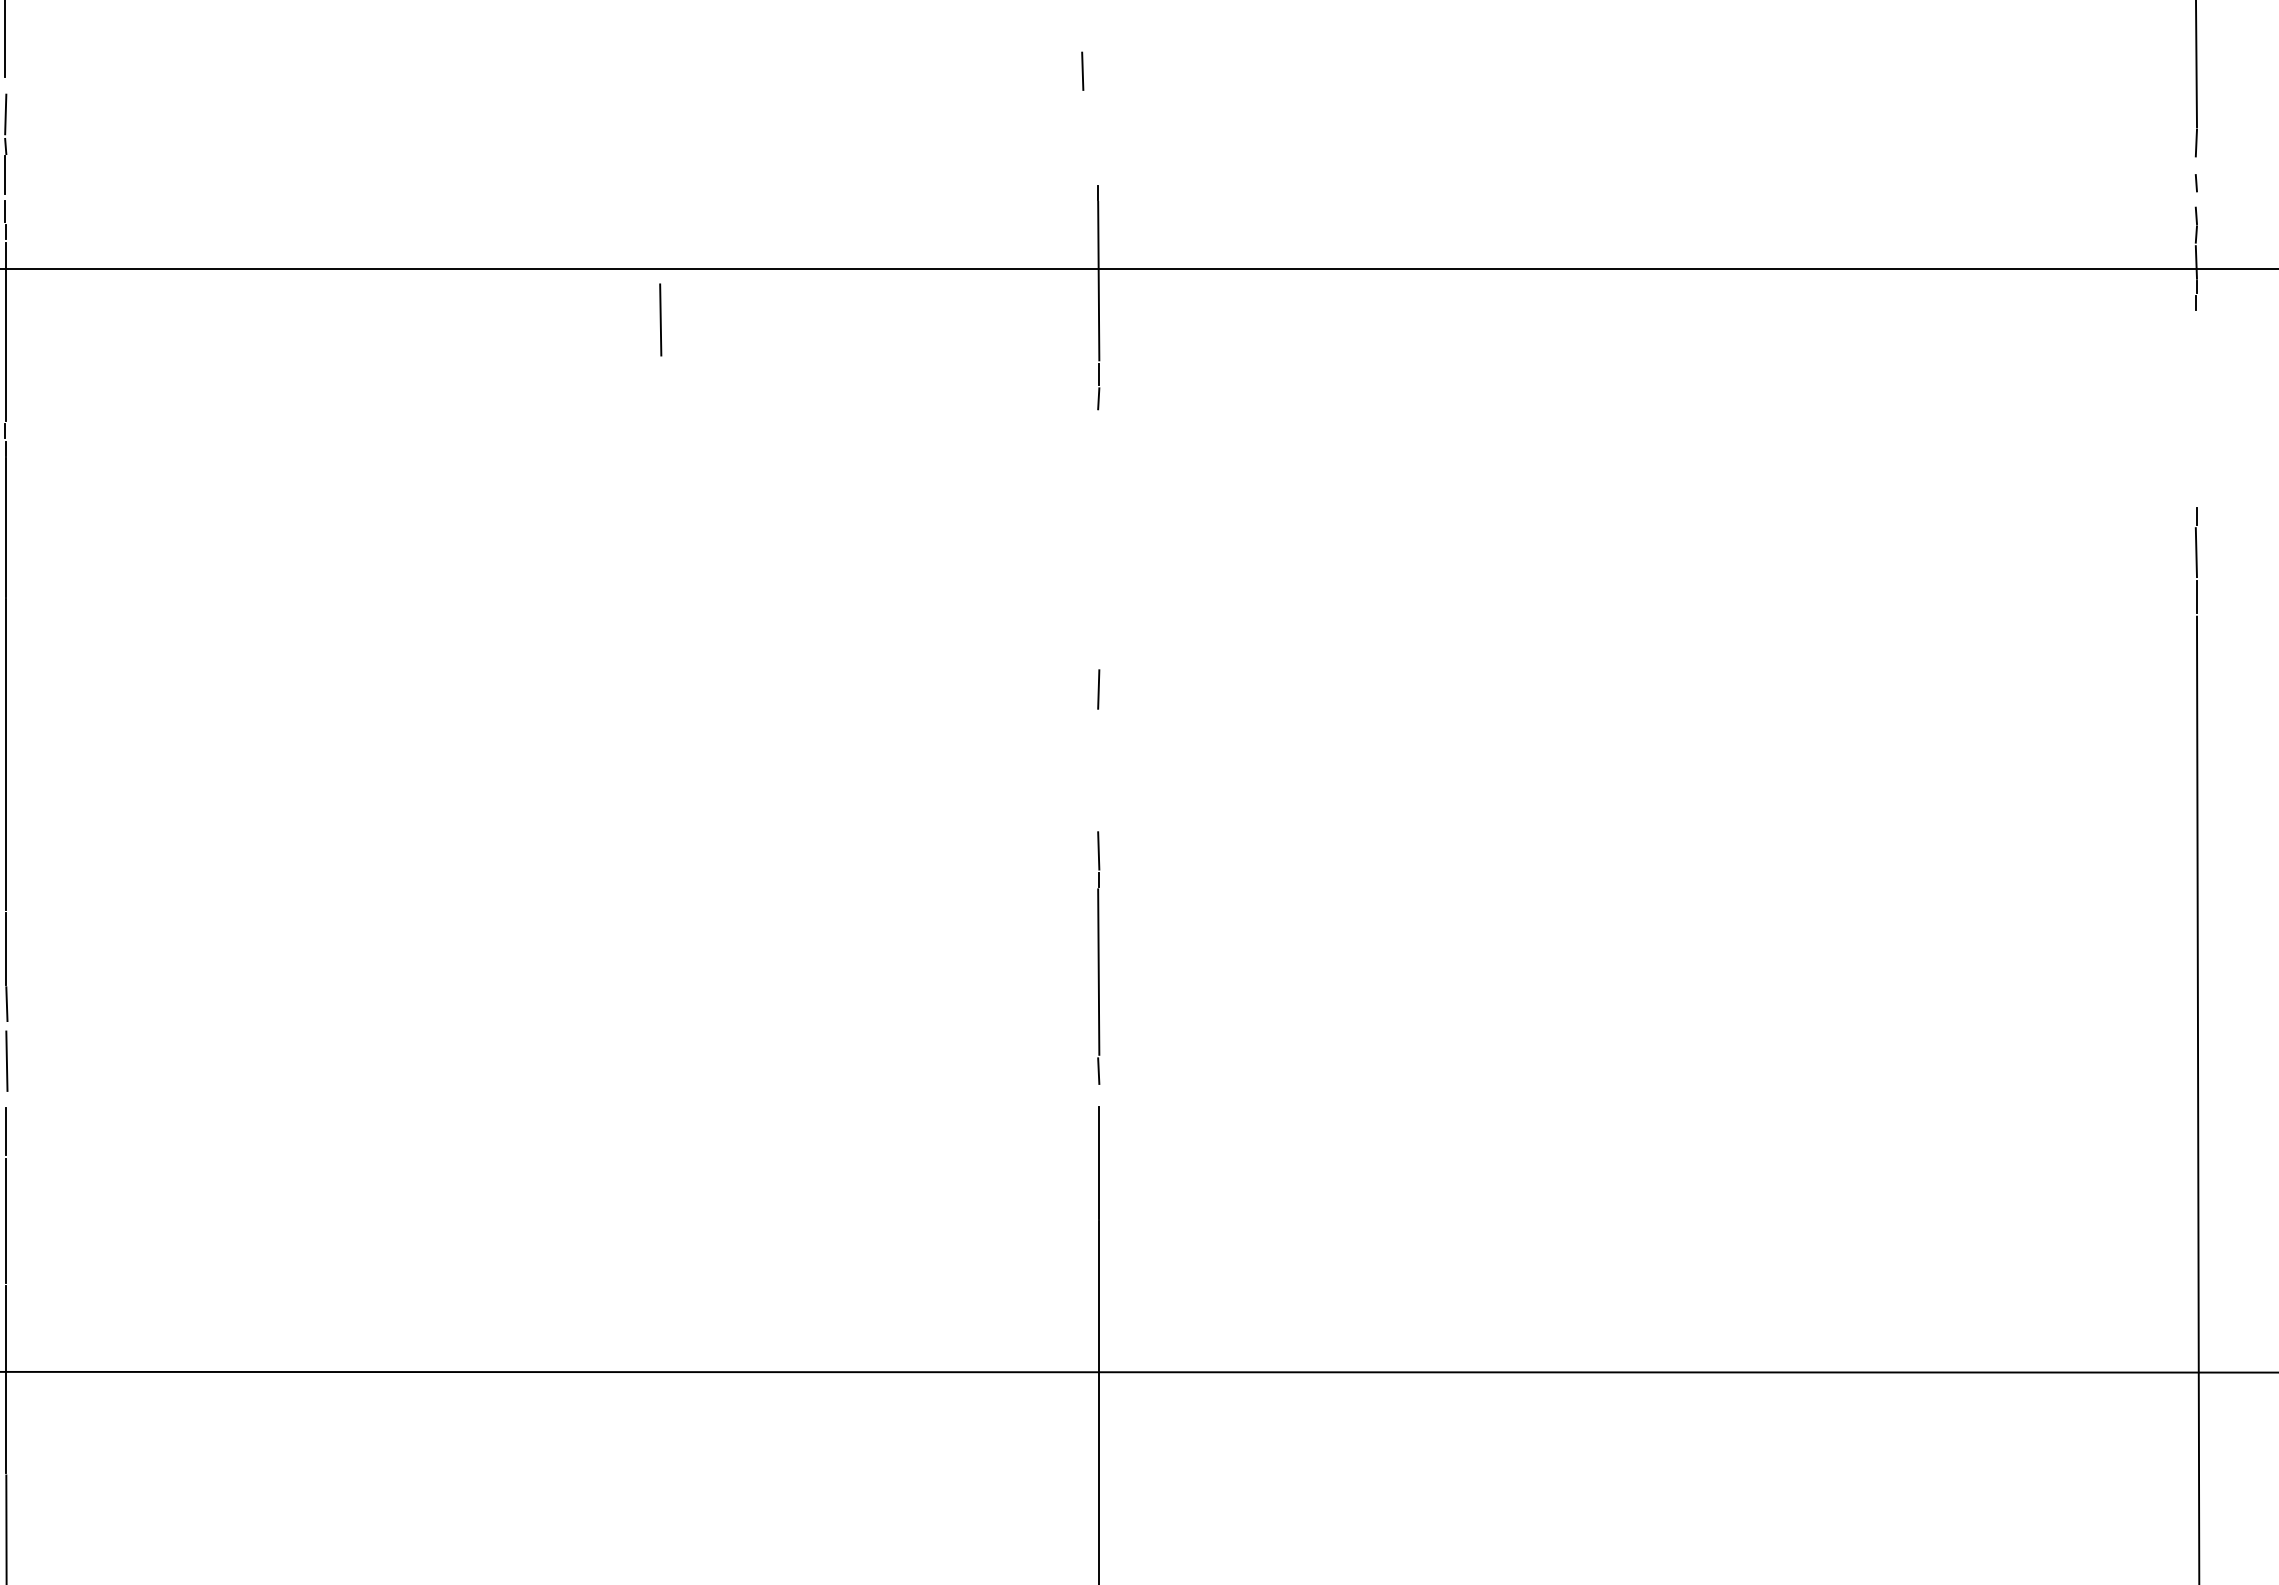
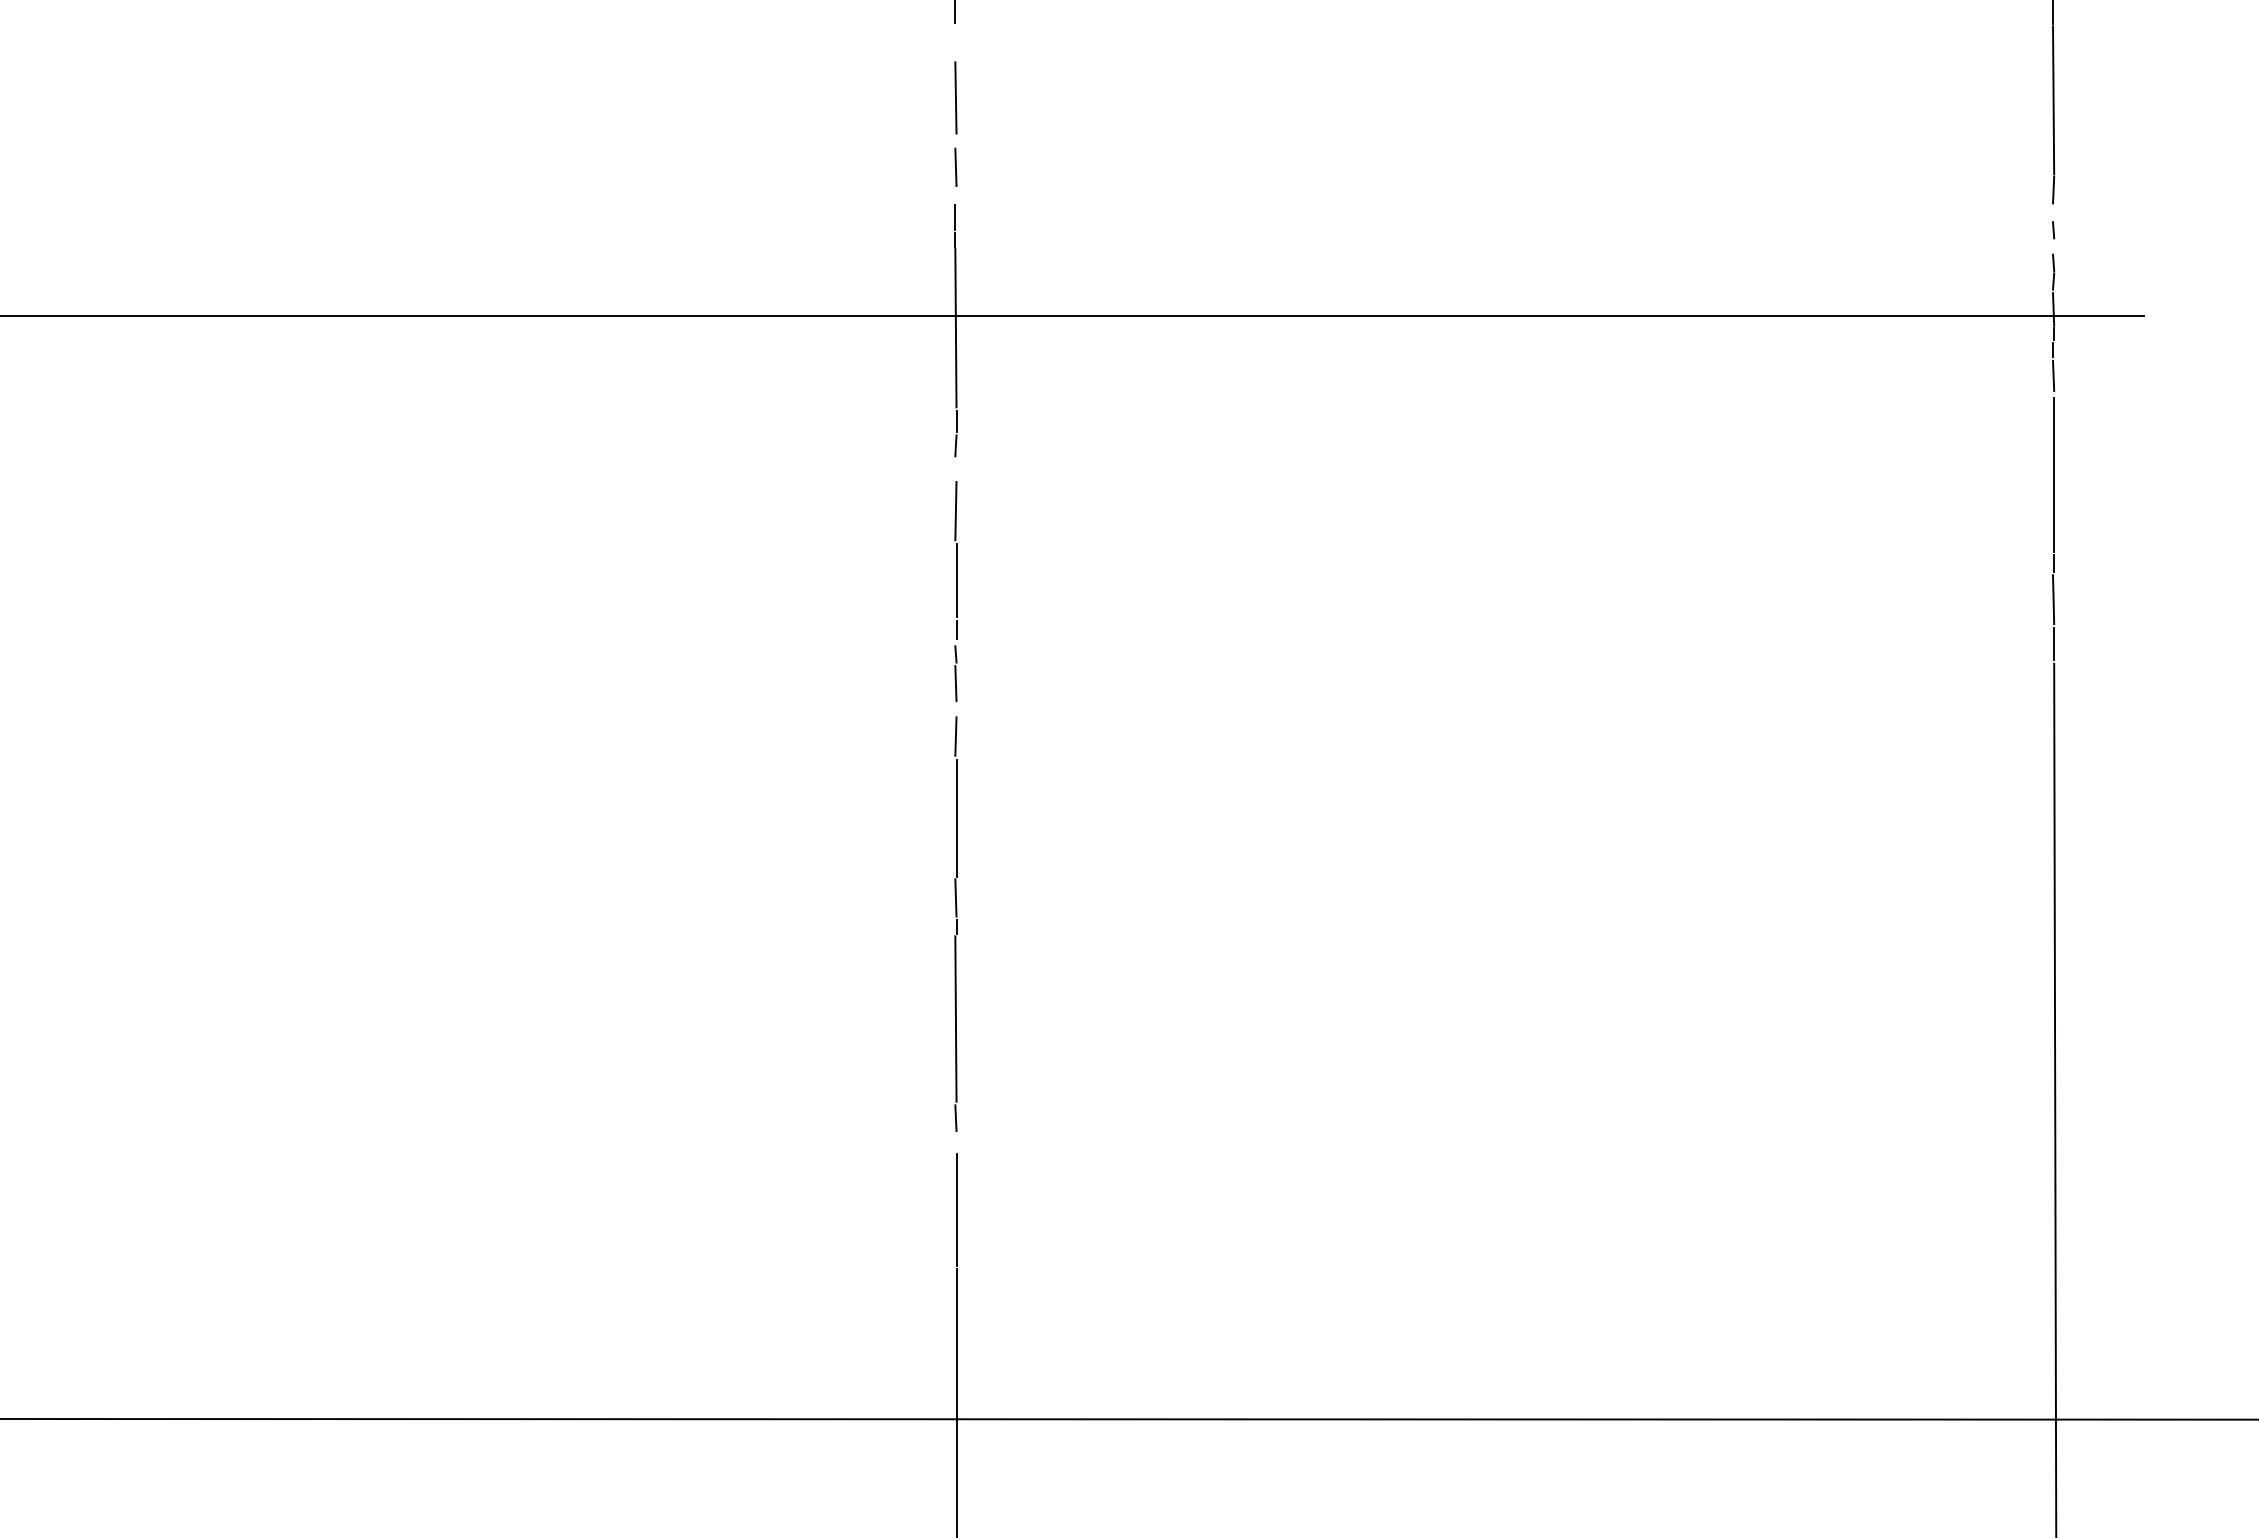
line: (1082, 70) -> (955, 166), moved
line: (1098, 170) -> (955, 217), added
line: (660, 319) -> (955, 97), moved
line: (2195, 328) -> (2052, 375), added
line: (2196, 427) -> (2053, 474), added
part: (1098, 544) -> (955, 591), added
line: (1099, 771) -> (956, 818), added

